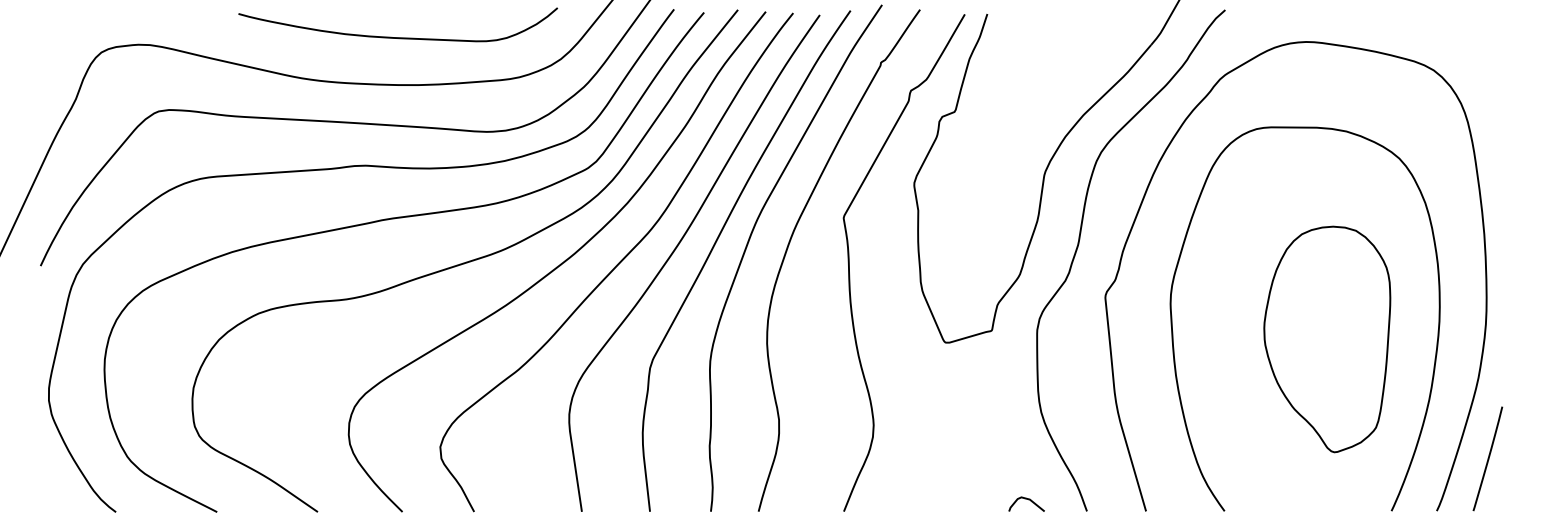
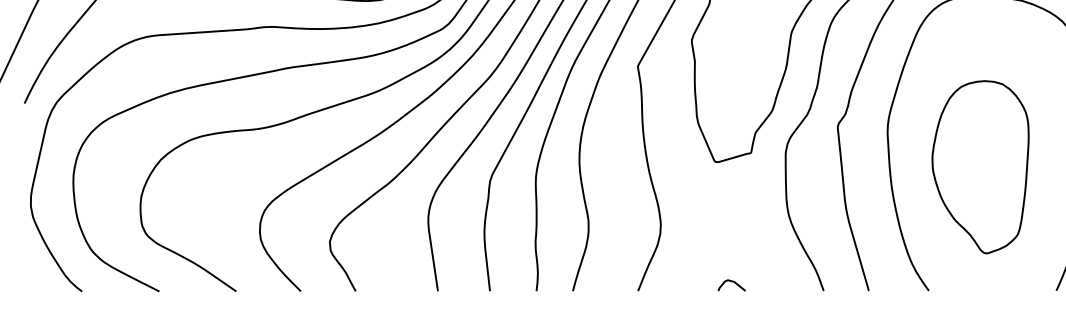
part: (1327, 339) -> (980, 167), moved
curve: (1028, 500) -> (733, 282), moved

